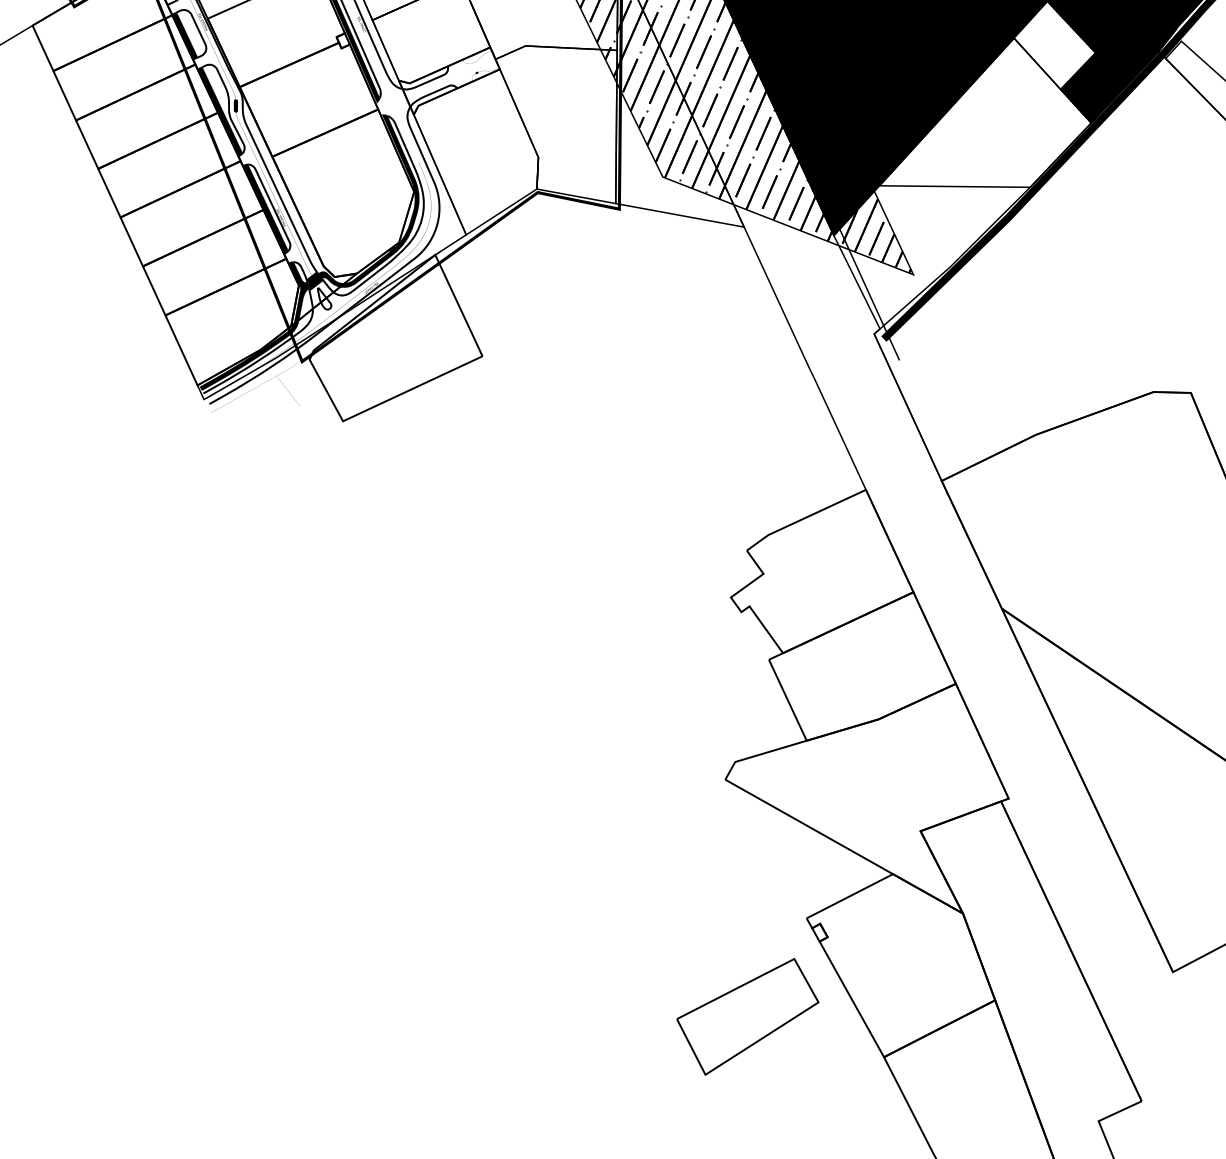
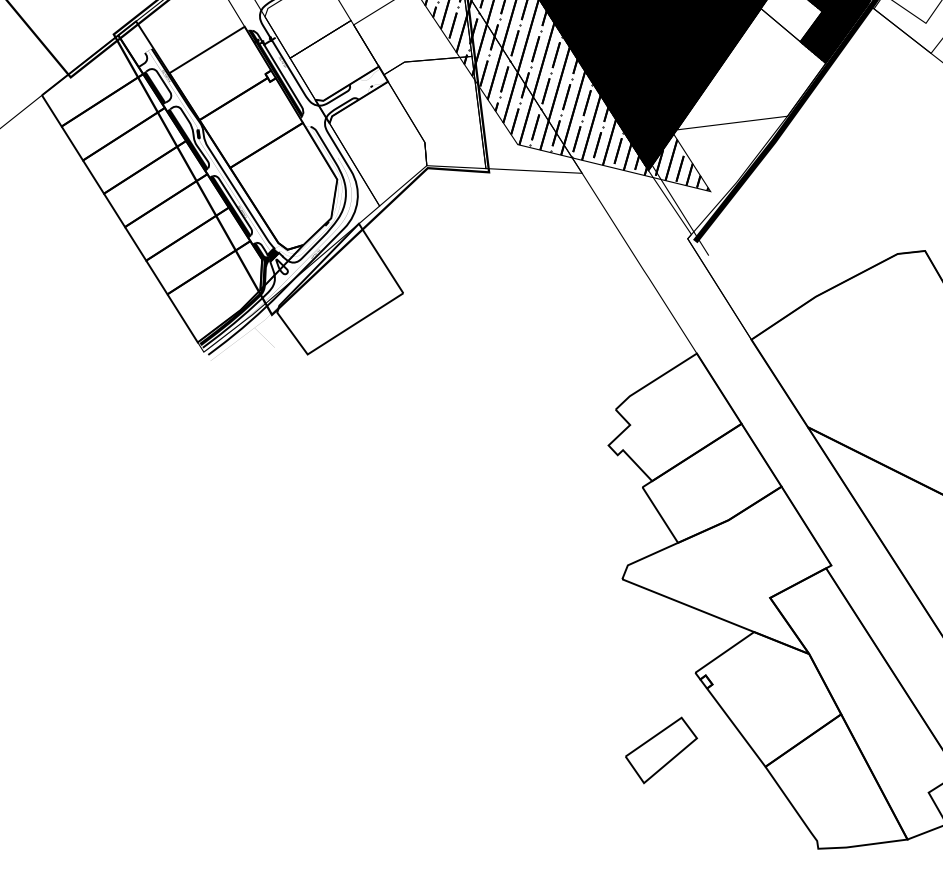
fill: (373, 202) -> (308, 191), removed
part: (747, 1016) -> (661, 750), size x0.7

